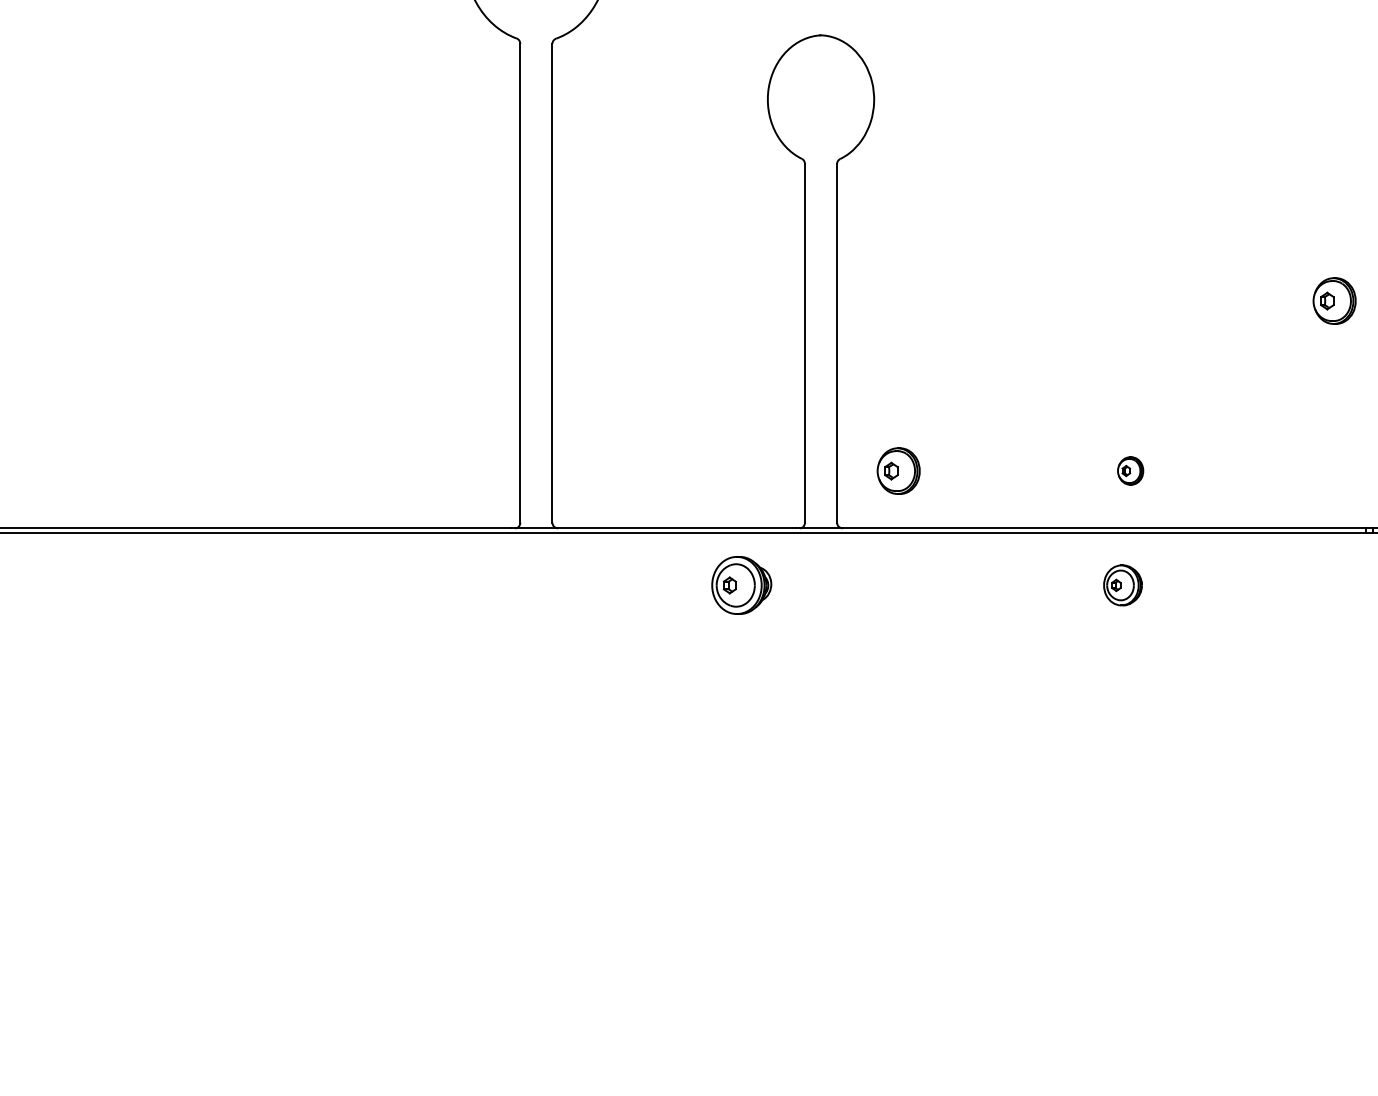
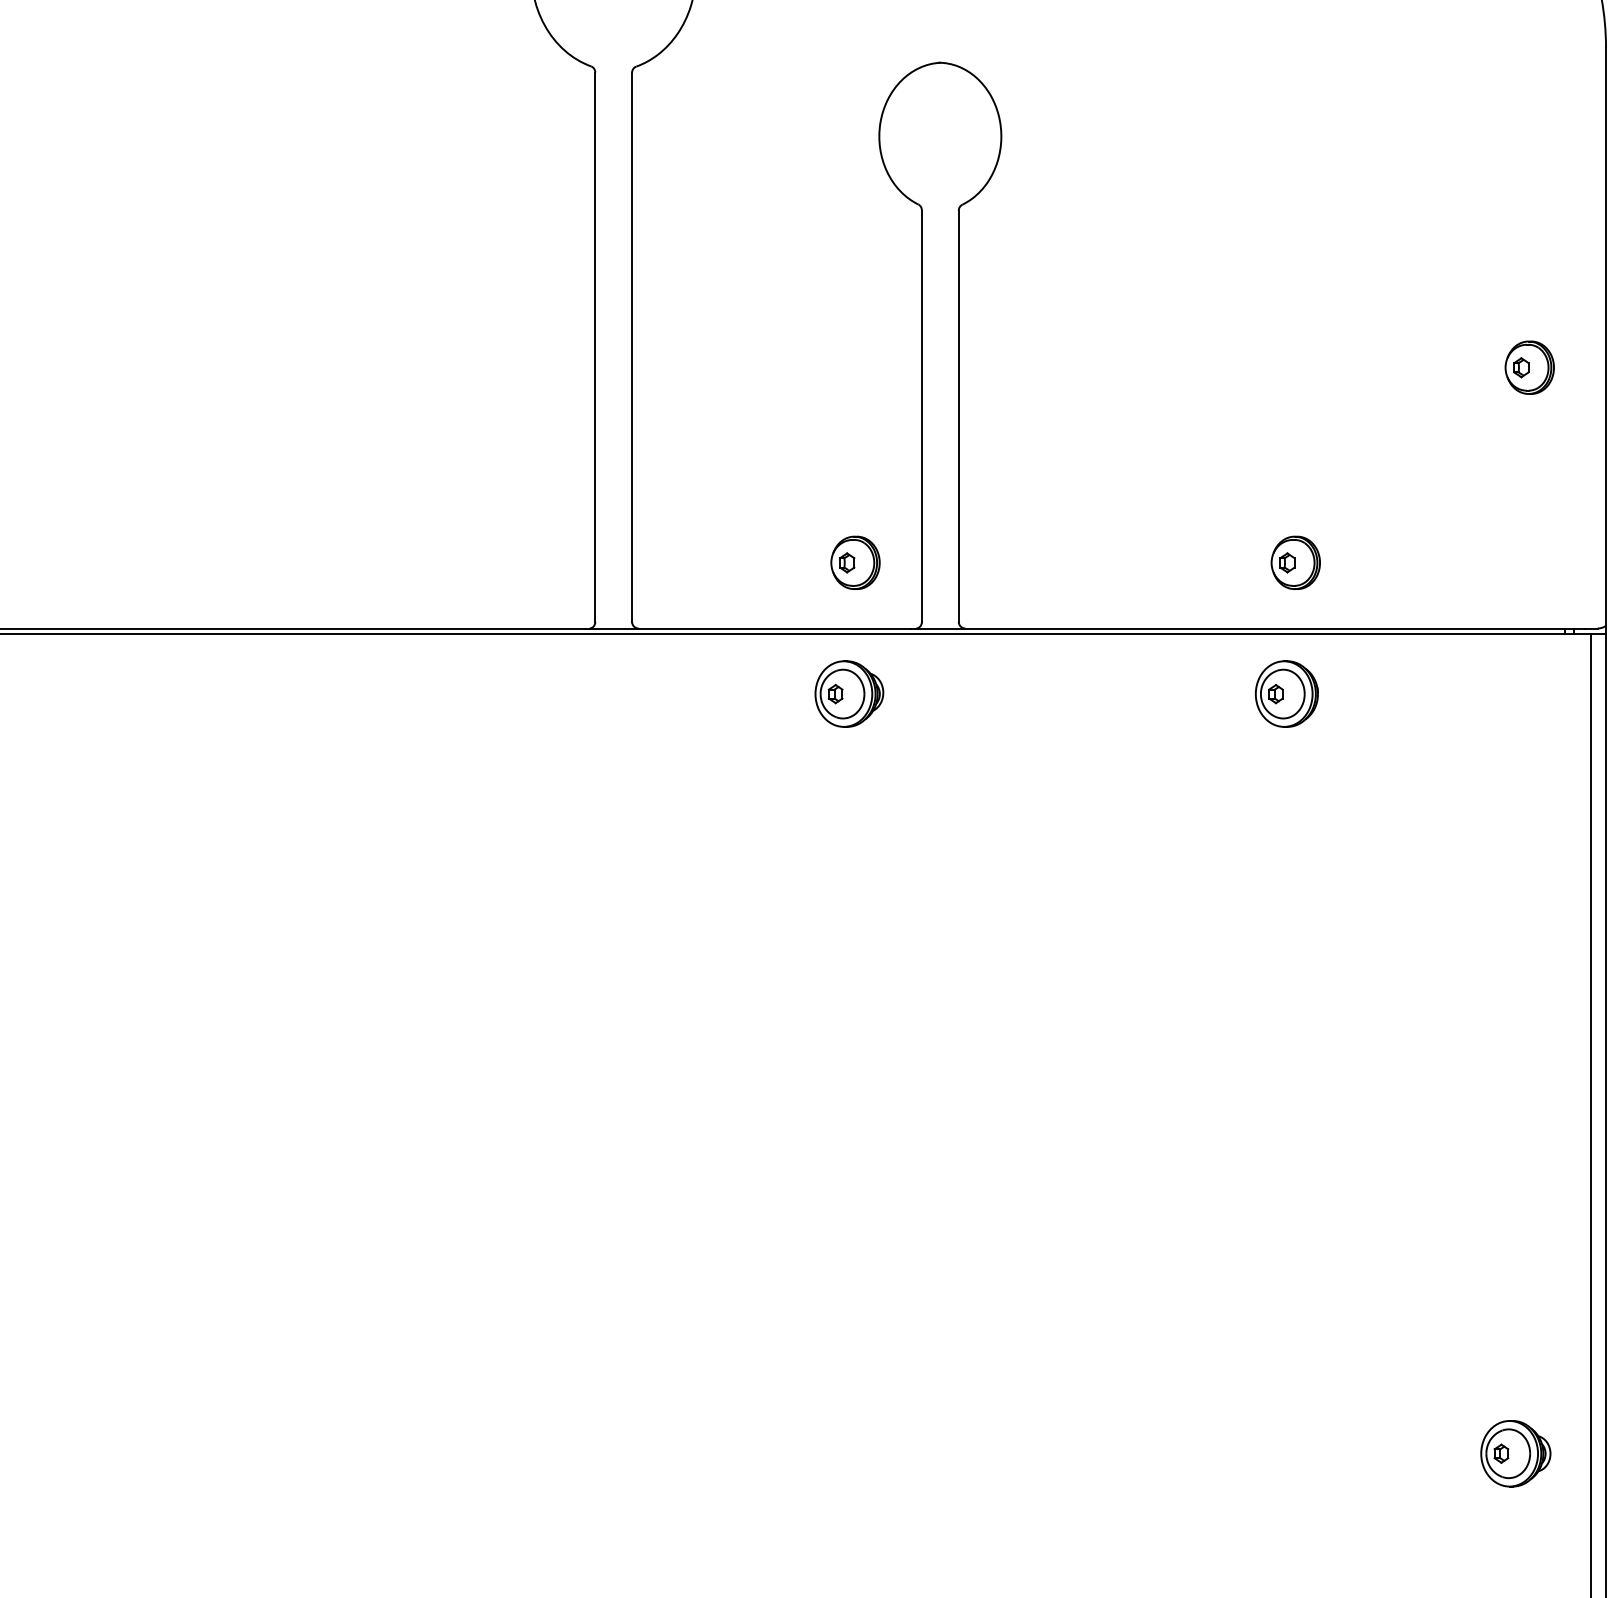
part: (898, 470) -> (855, 562), moved
part: (1130, 470) -> (1295, 562), size x1.67
part: (1122, 584) -> (1286, 693), size x1.43

